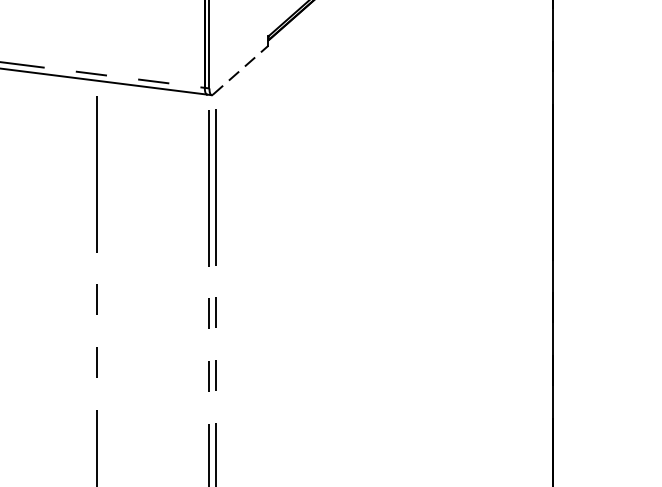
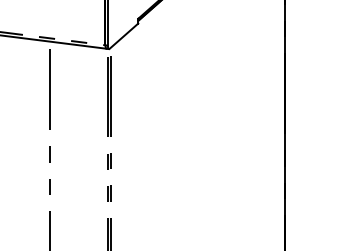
line: (241, 68) -> (124, 35), dashed -> solid

